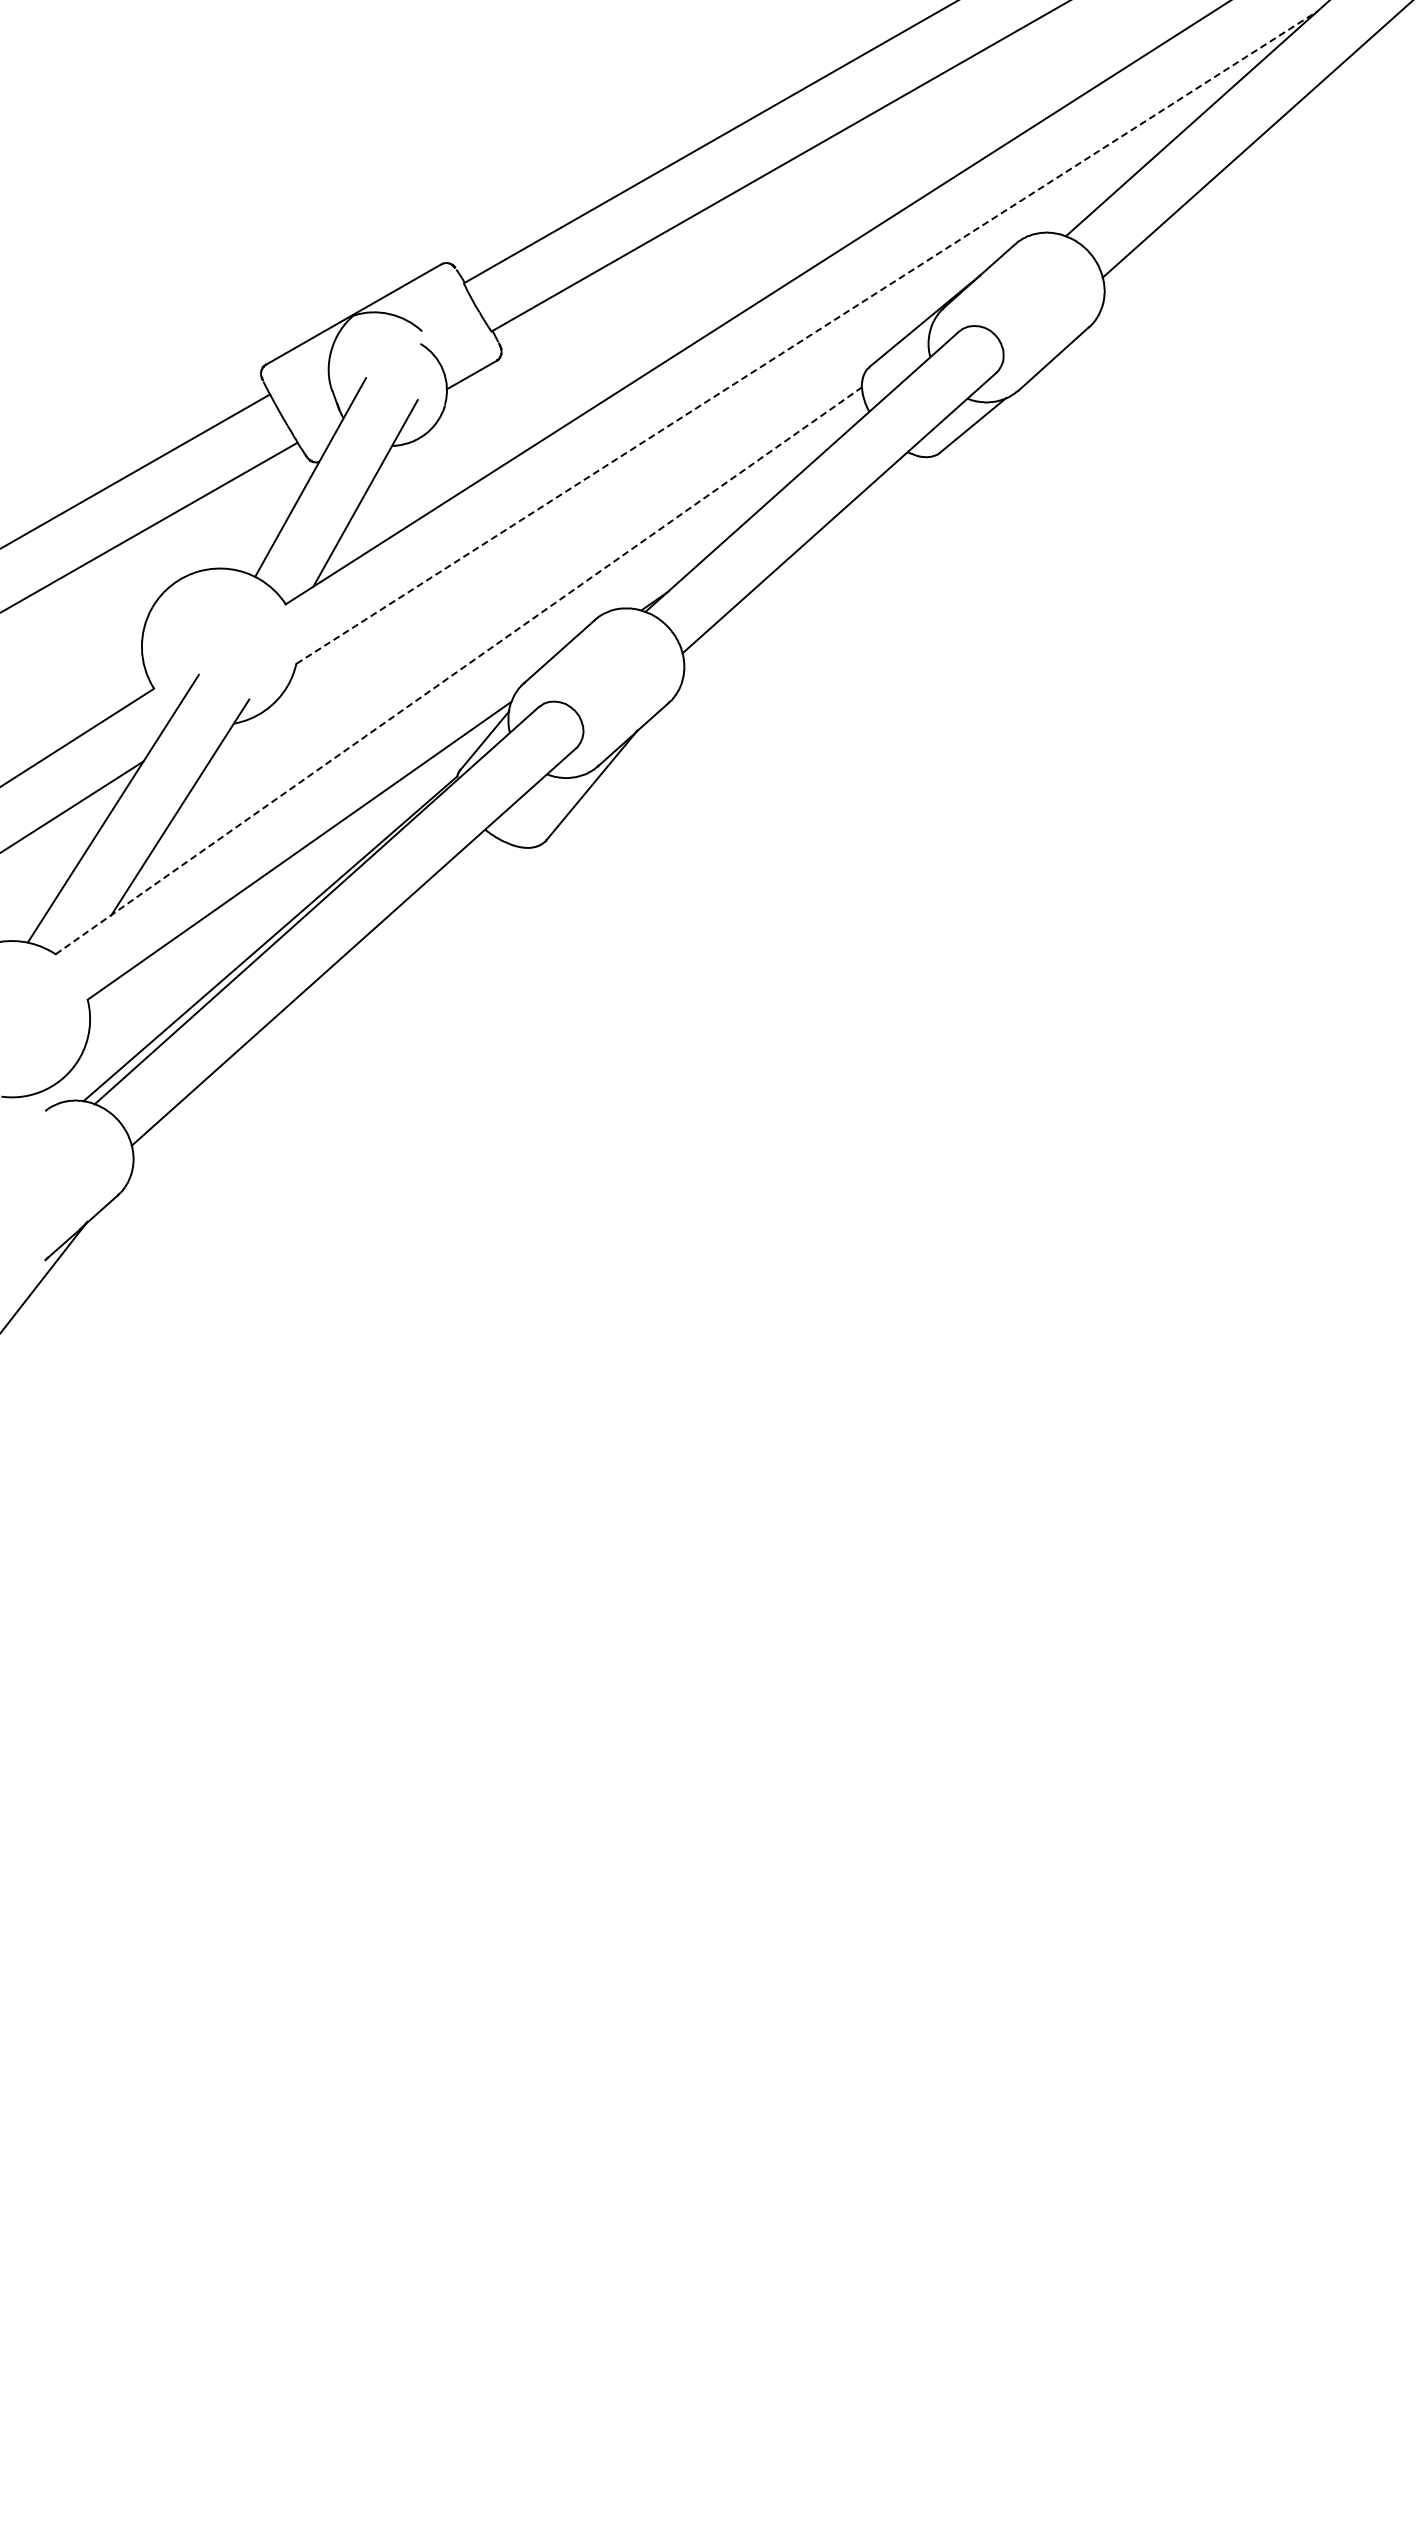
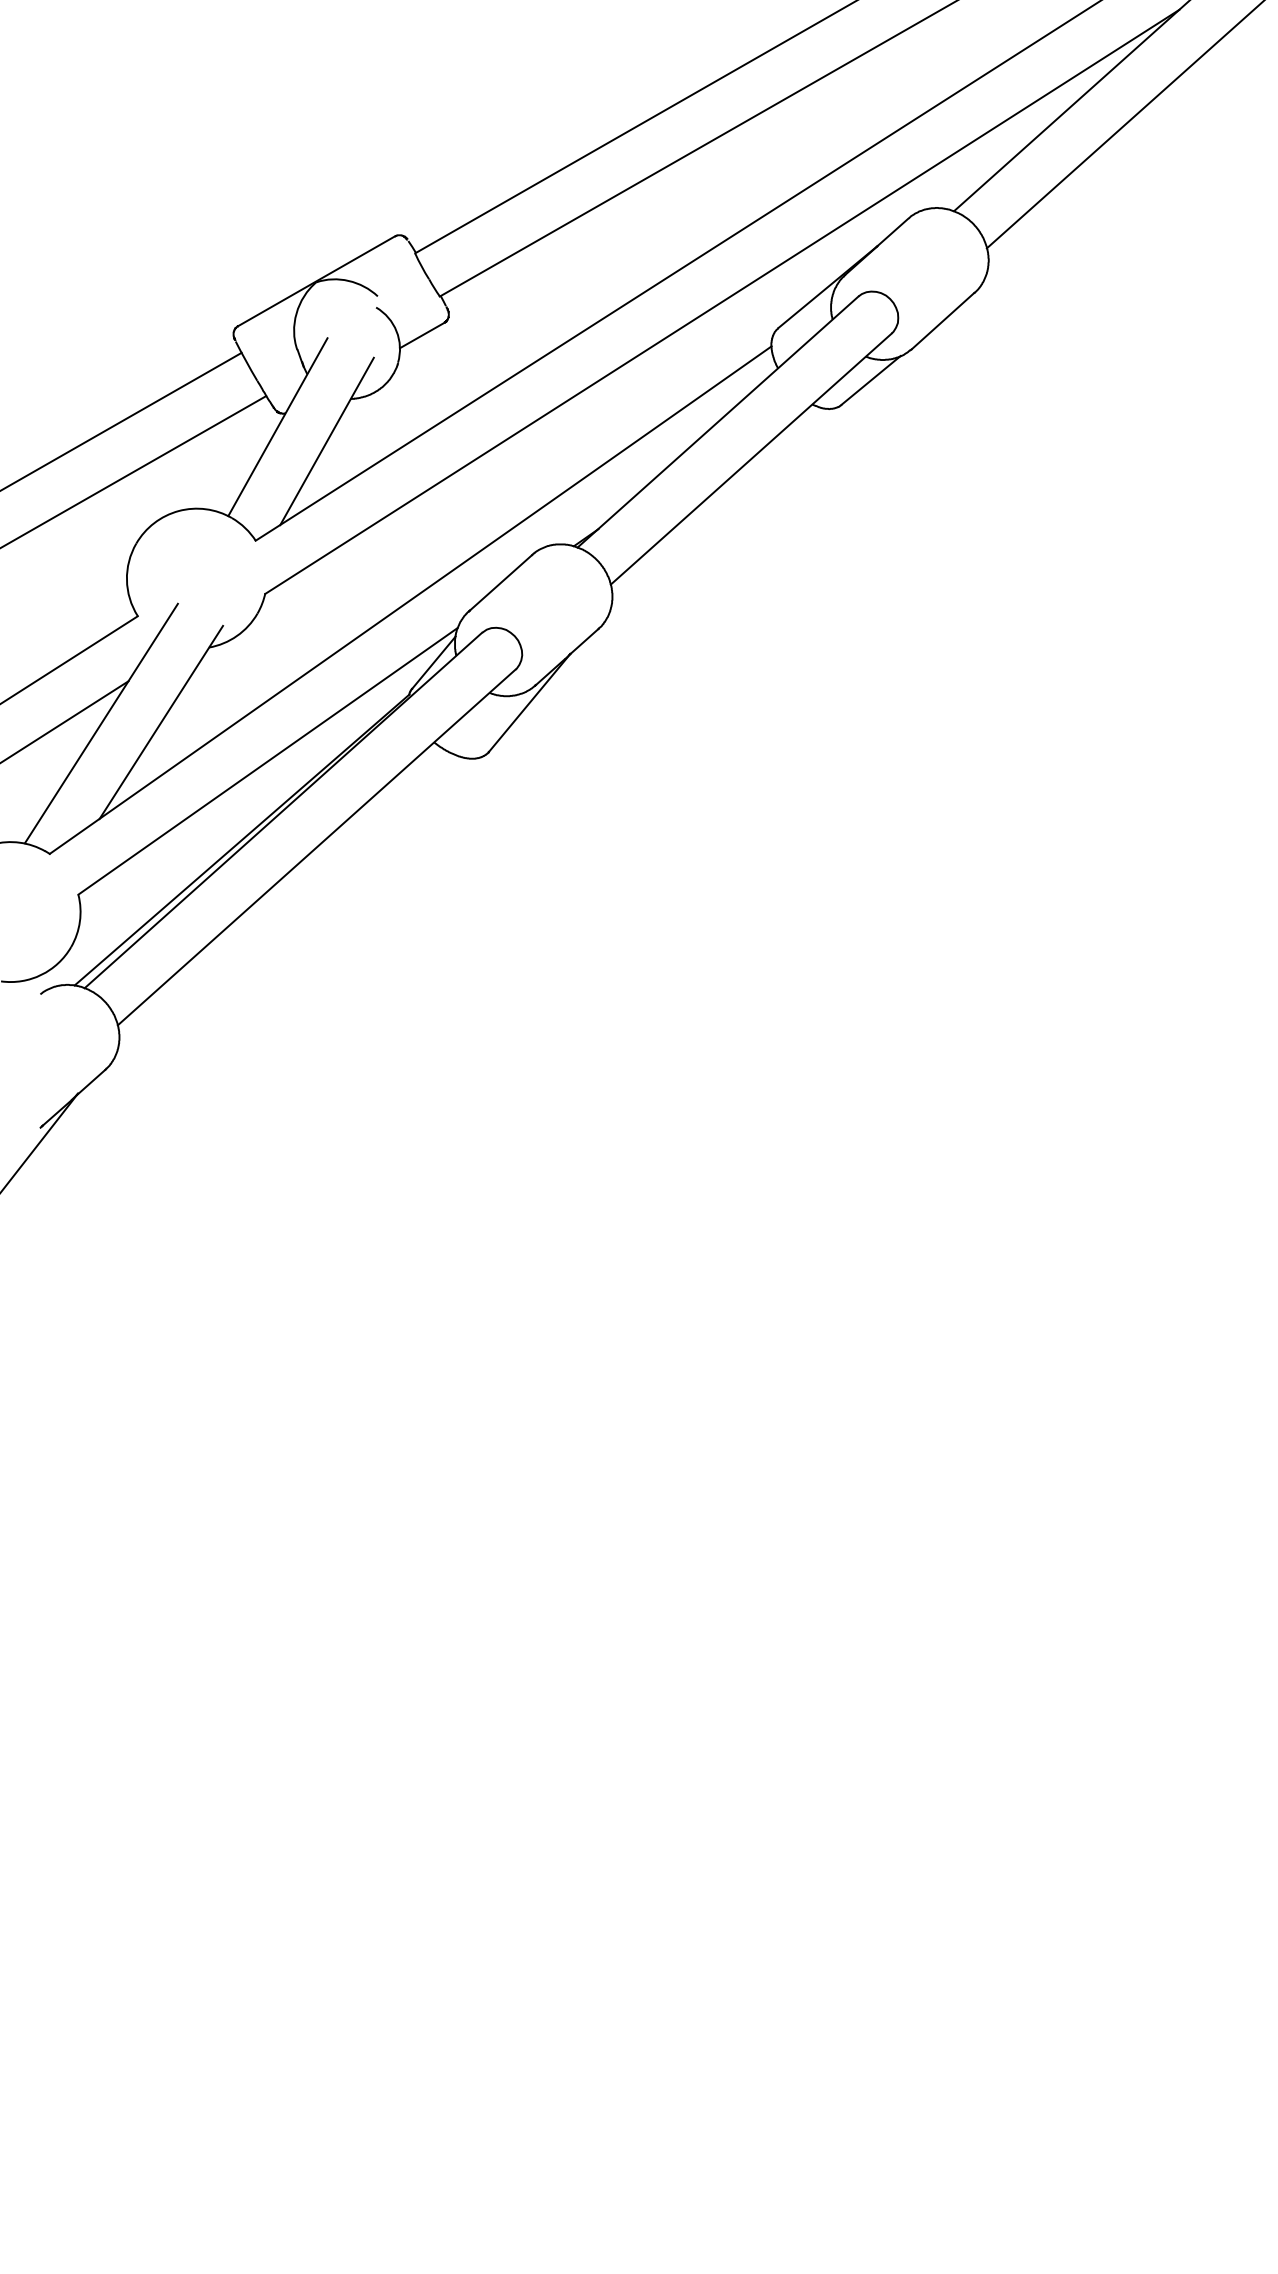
line: (807, 337) -> (722, 301), dashed -> solid
line: (458, 670) -> (410, 599), dashed -> solid

